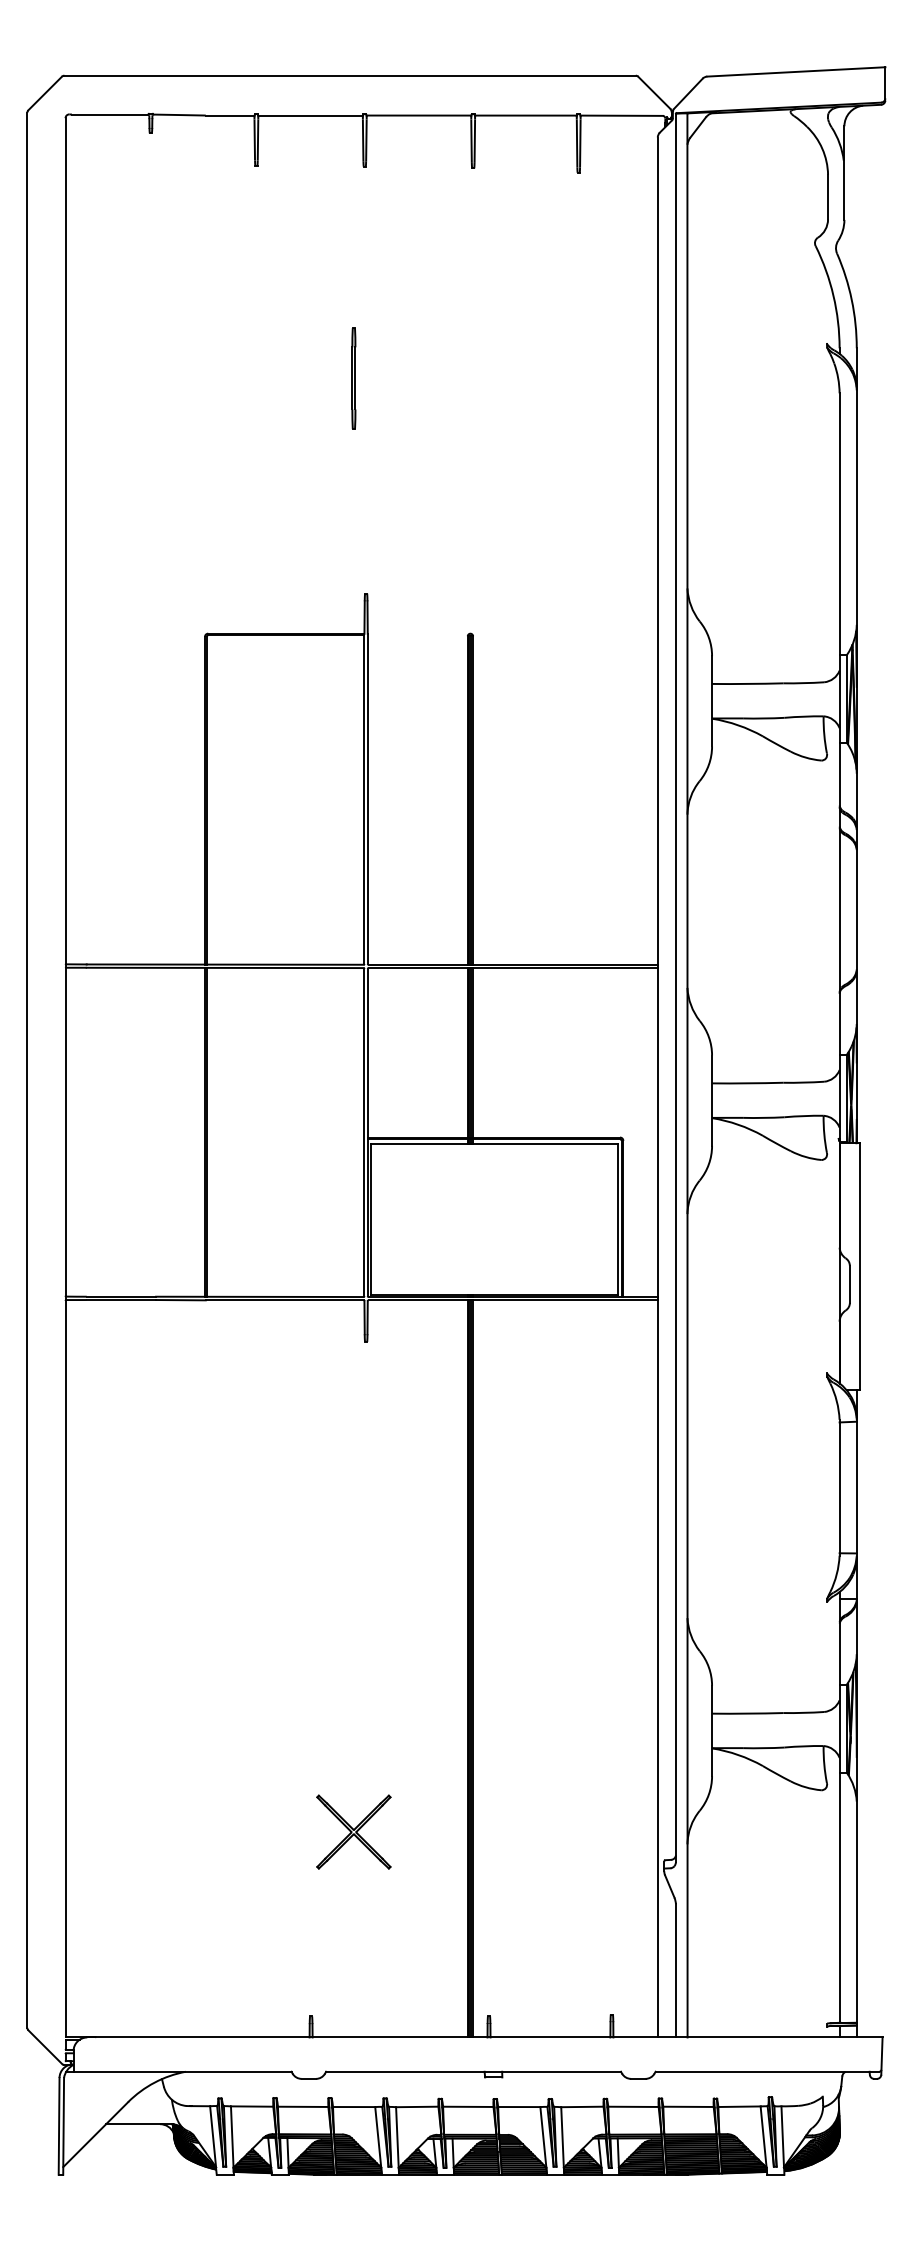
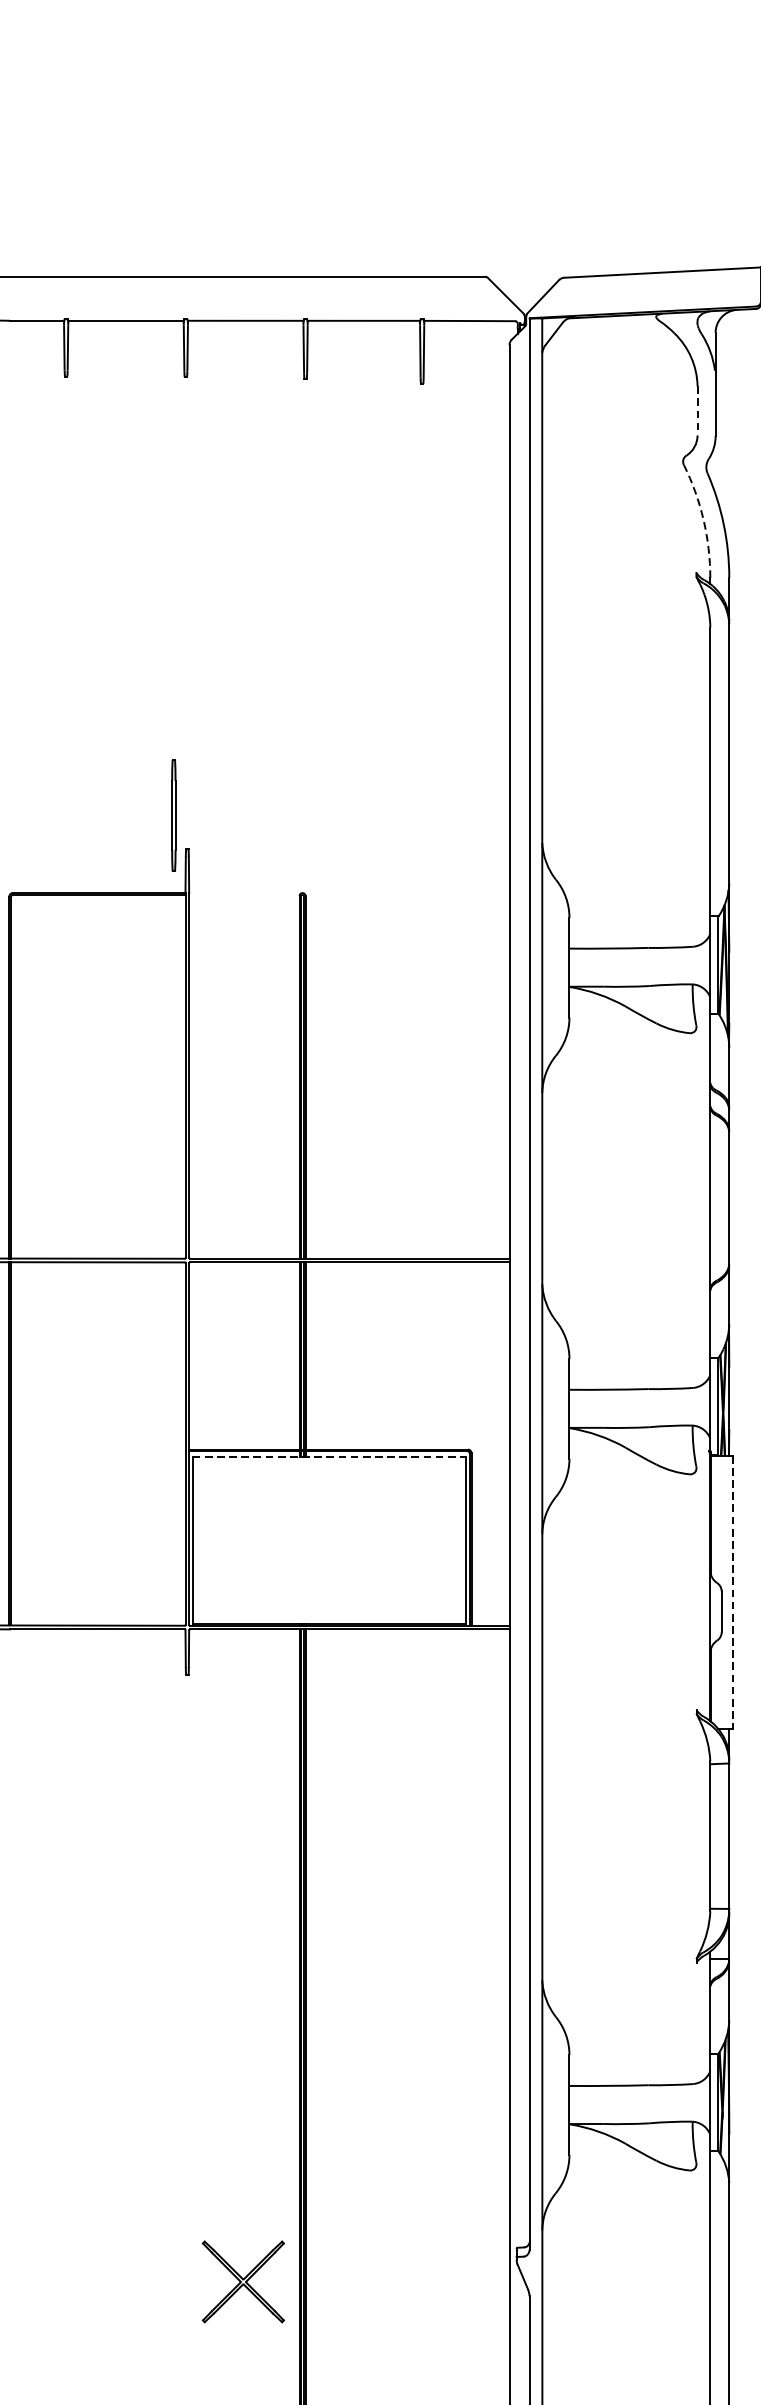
line: (828, 197) -> (698, 411), solid -> dashed
arc: (833, 295) -> (703, 519), solid -> dashed
part: (353, 378) -> (173, 815), moved
line: (494, 1144) -> (329, 1457), solid -> dashed
line: (860, 1266) -> (733, 1592), solid -> dashed
part: (353, 1831) -> (243, 2281), moved

